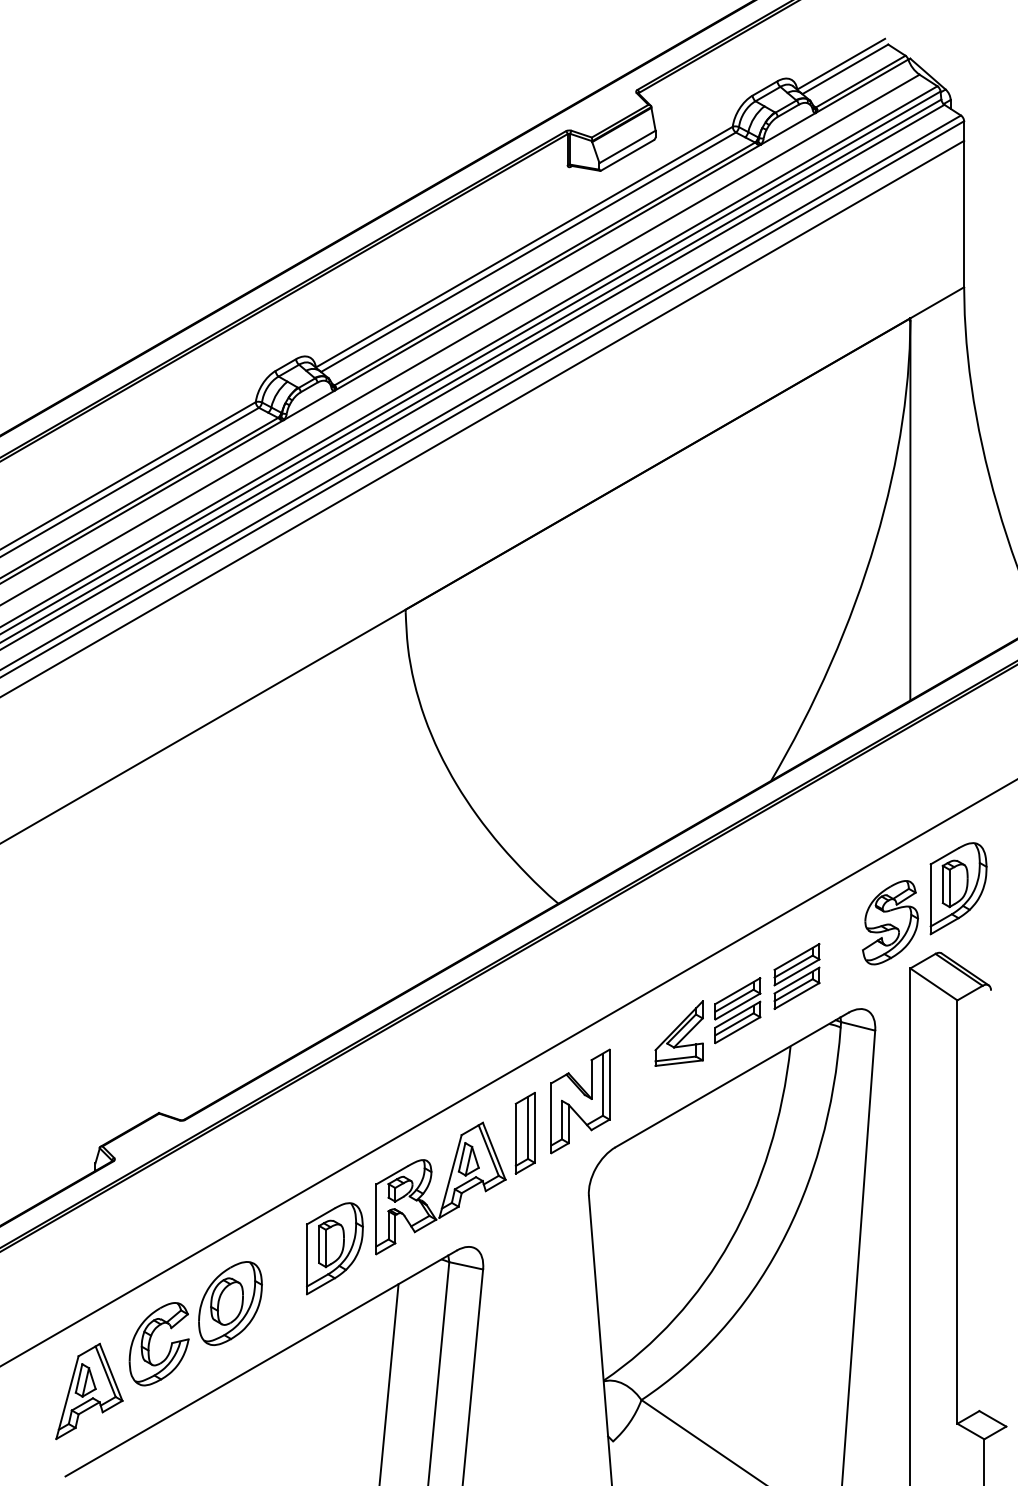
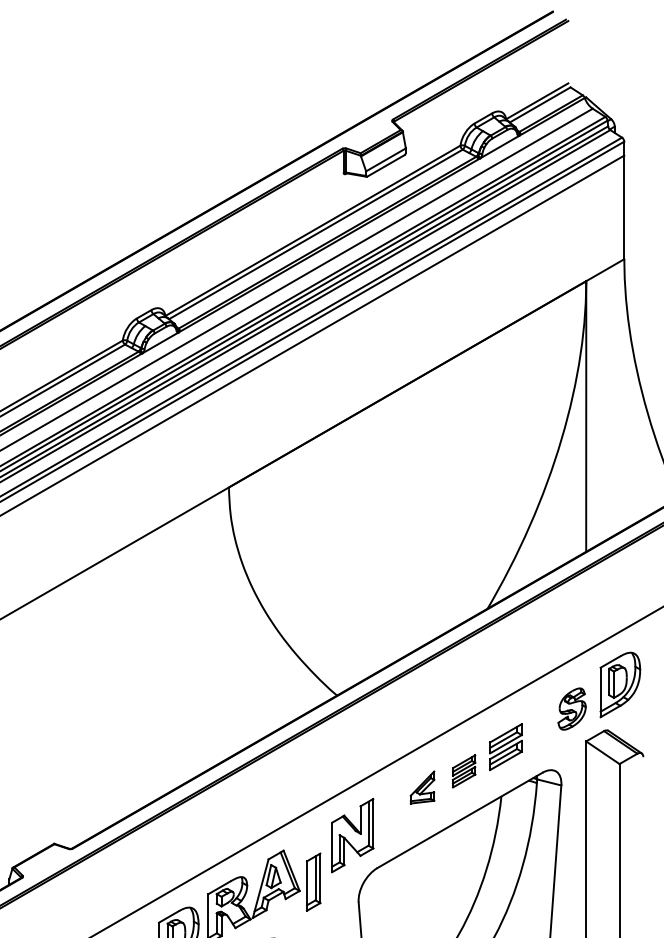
part: (890, 922) -> (572, 708), size x0.7
part: (737, 1010) -> (463, 771), size x0.7
part: (678, 1033) -> (422, 787), size x0.7
part: (524, 1133) -> (313, 882), moved

